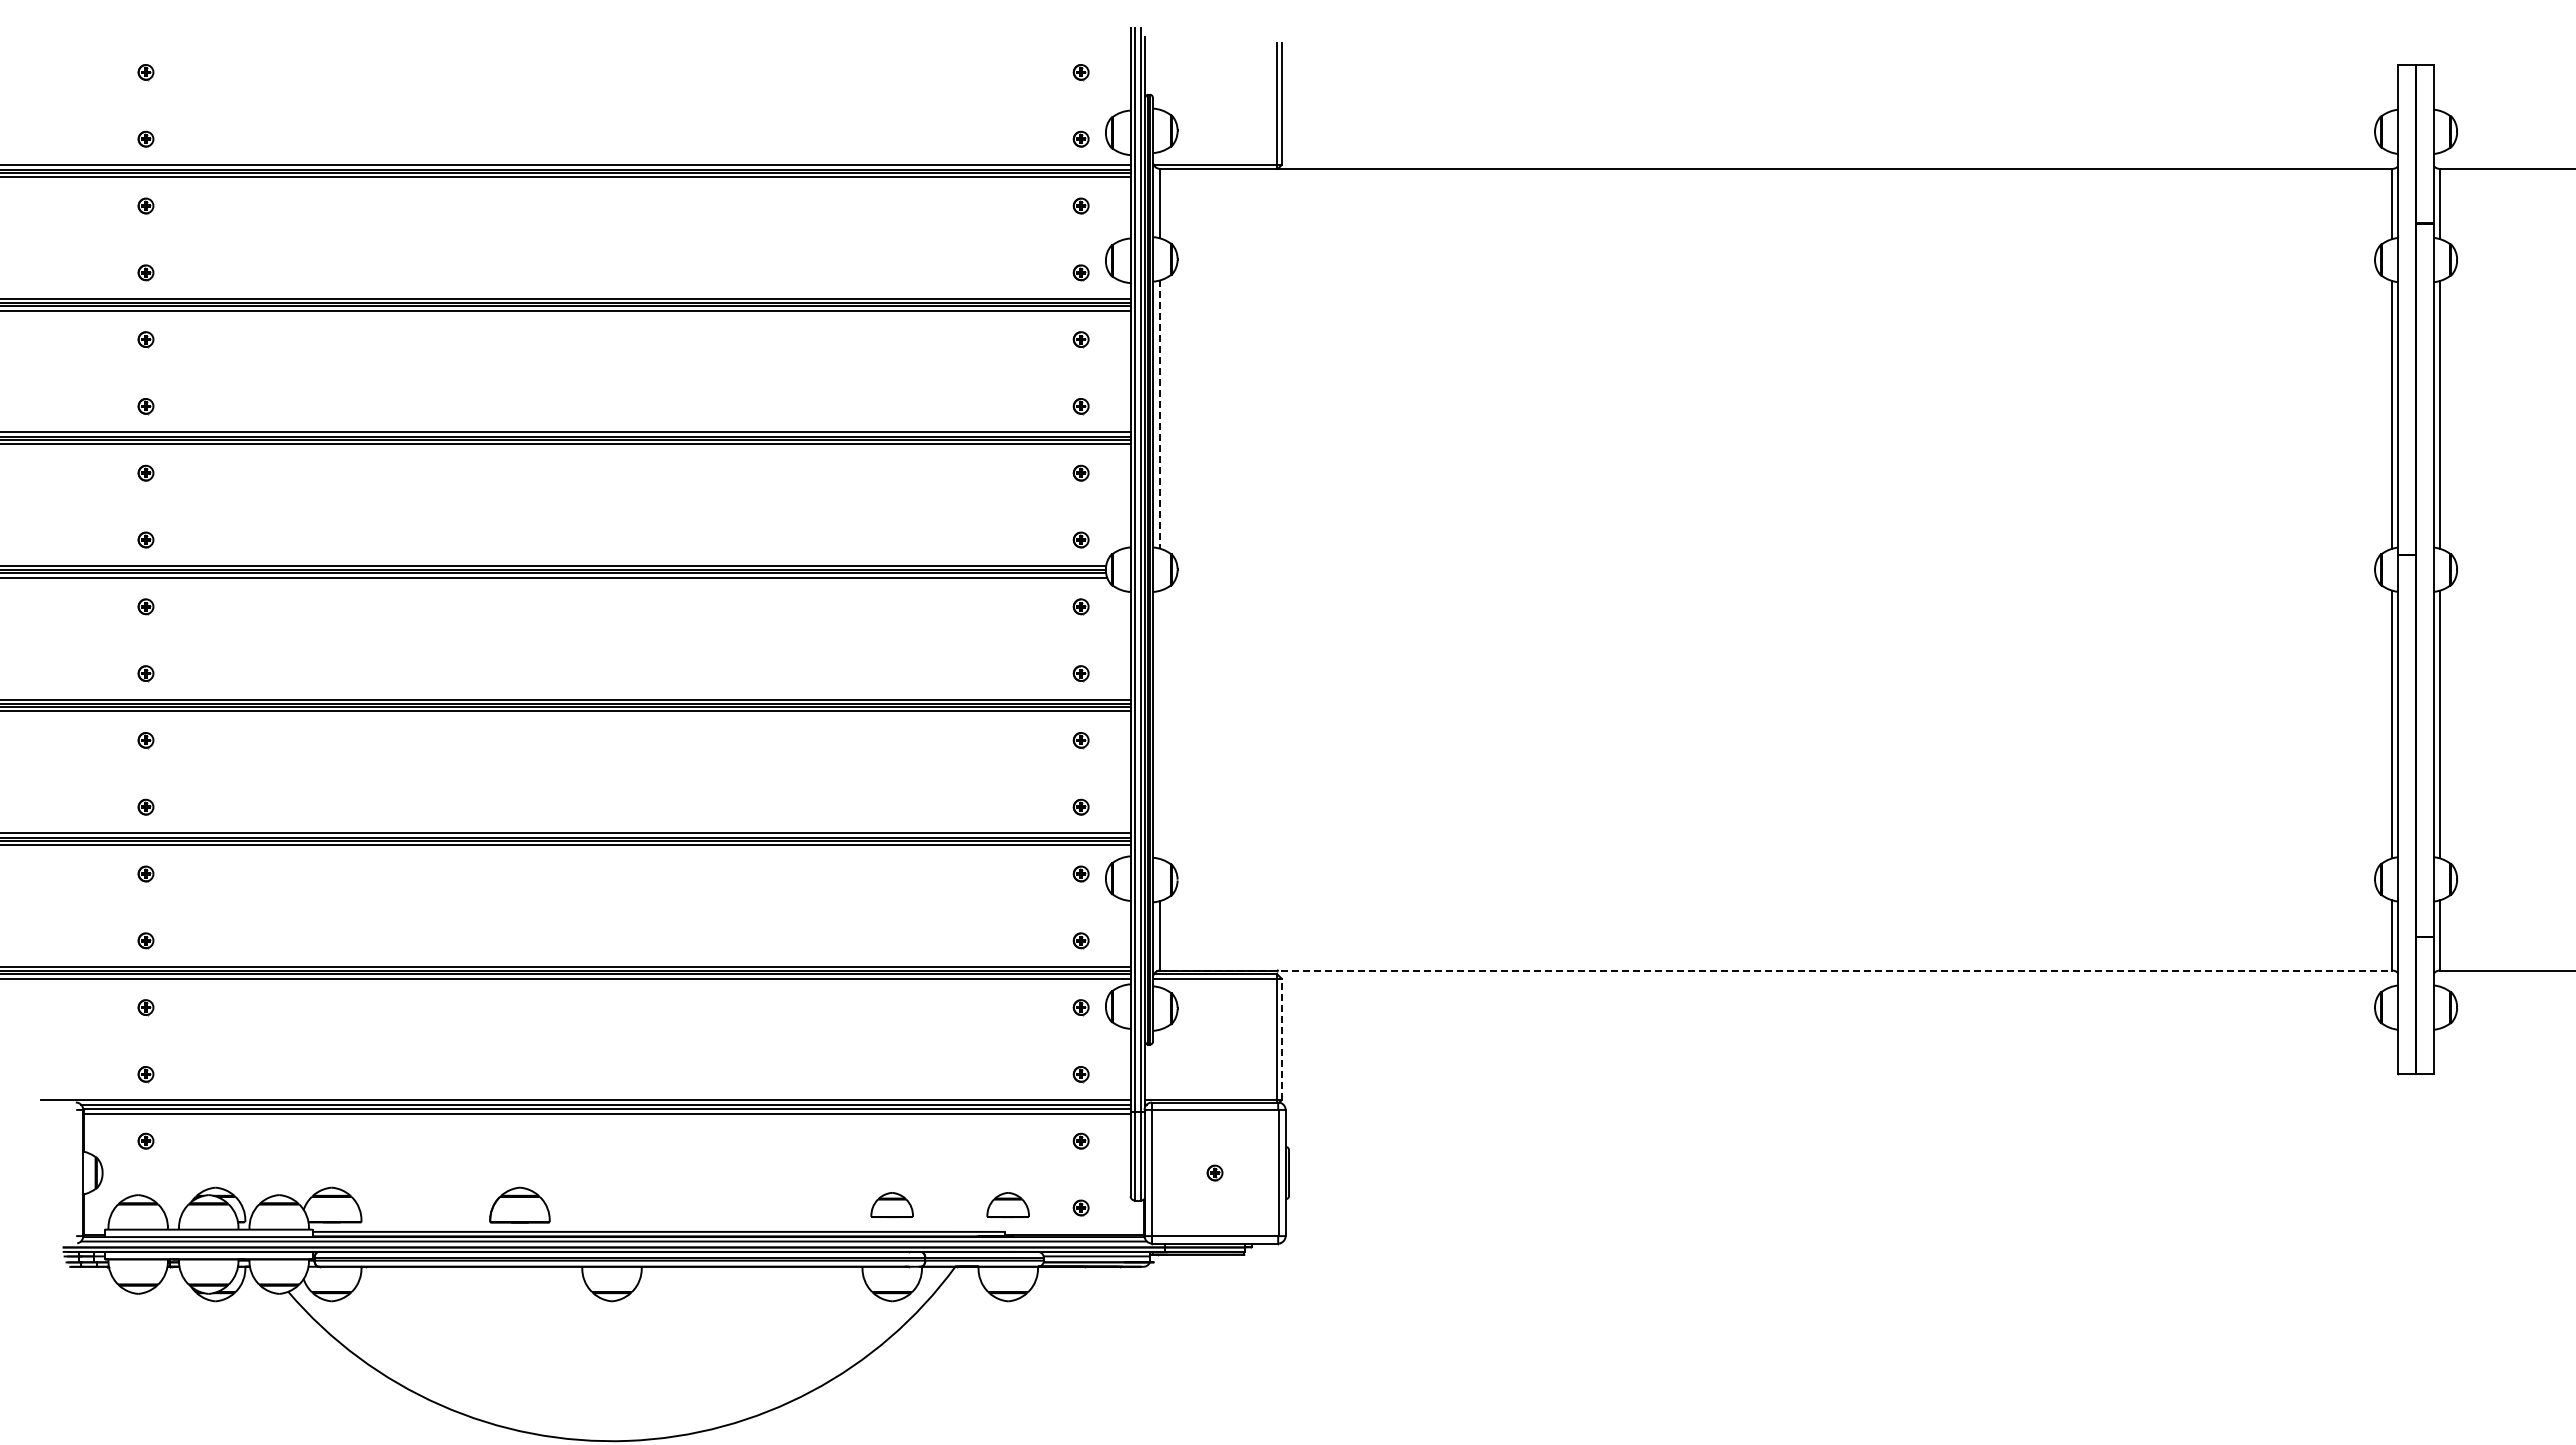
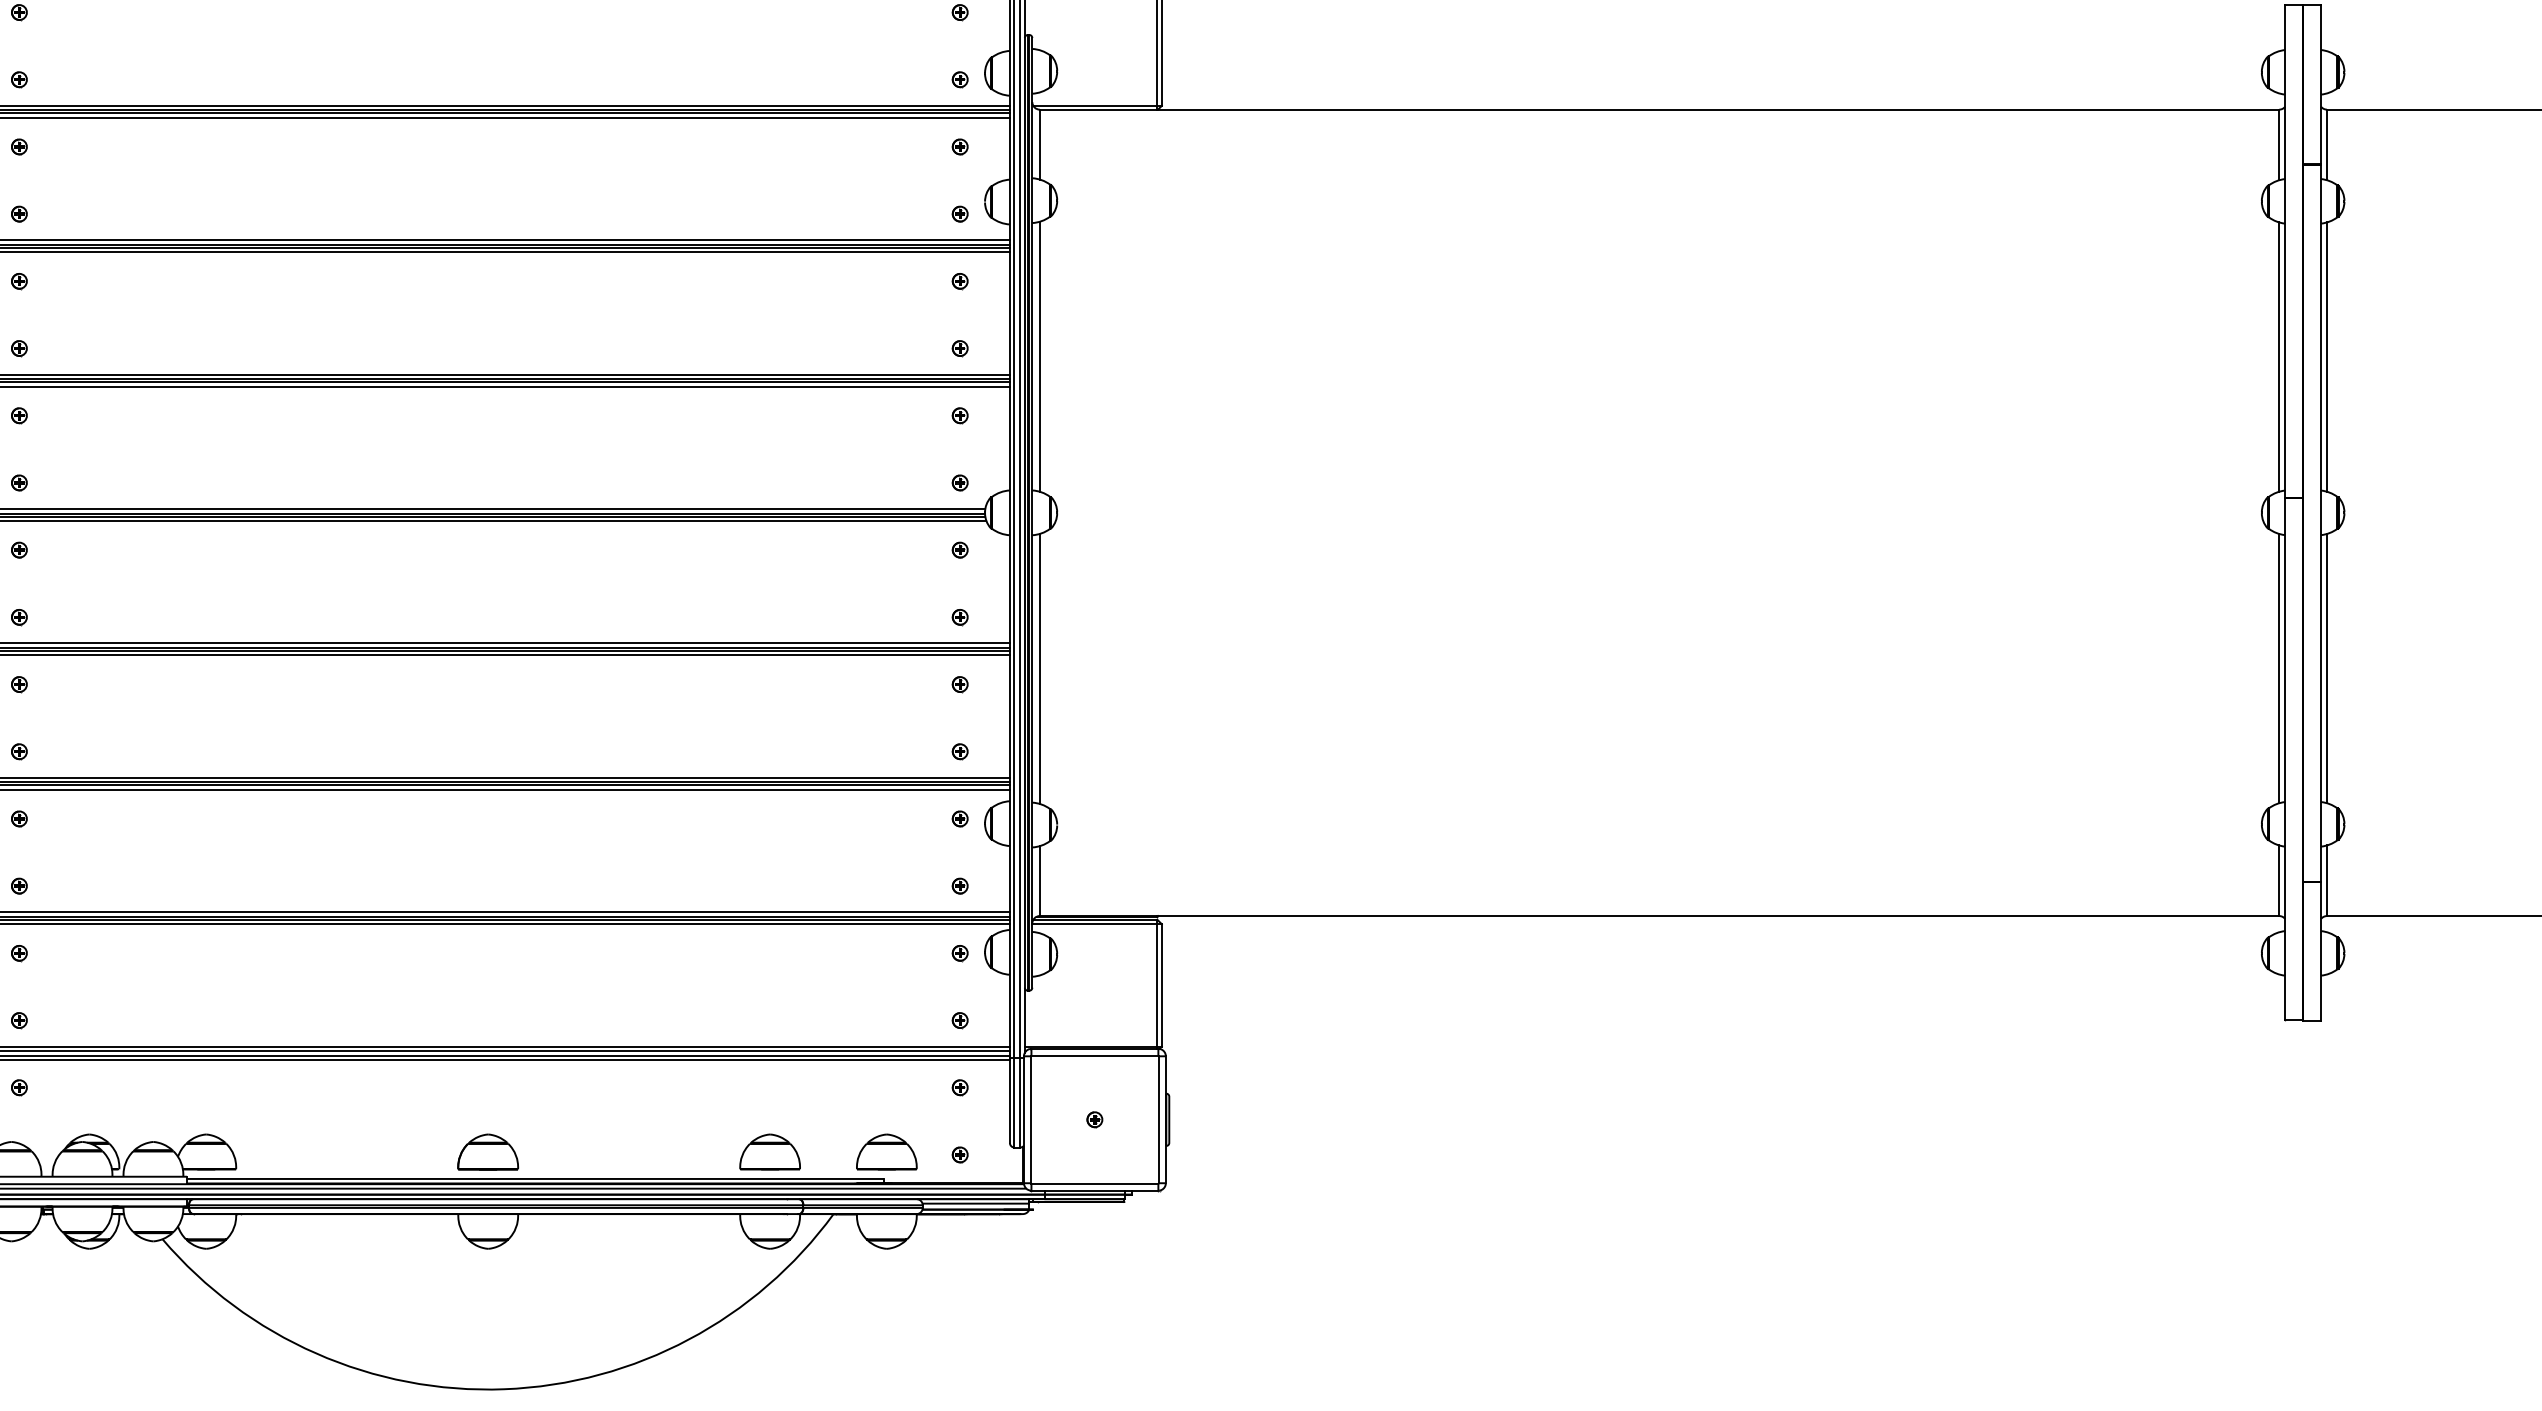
line: (1160, 415) -> (1039, 357), dashed -> solid
line: (1160, 724) -> (1039, 668), added
line: (1776, 970) -> (1659, 916), dashed -> solid
line: (1281, 1039) -> (1161, 985), dashed -> solid
part: (519, 1204) -> (487, 1151), moved
part: (891, 1204) -> (769, 1151), size x1.43
part: (1007, 1204) -> (886, 1151), size x1.43

